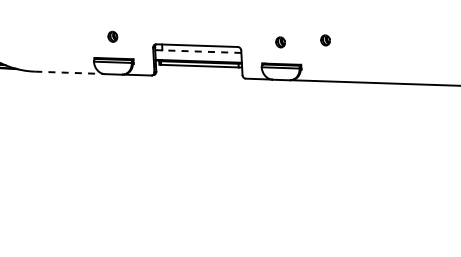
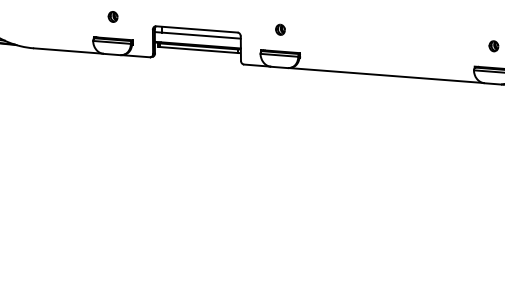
part: (325, 40) -> (325, 29), removed
line: (197, 51) -> (197, 35), dashed -> solid
line: (69, 73) -> (68, 51), dashed -> solid

